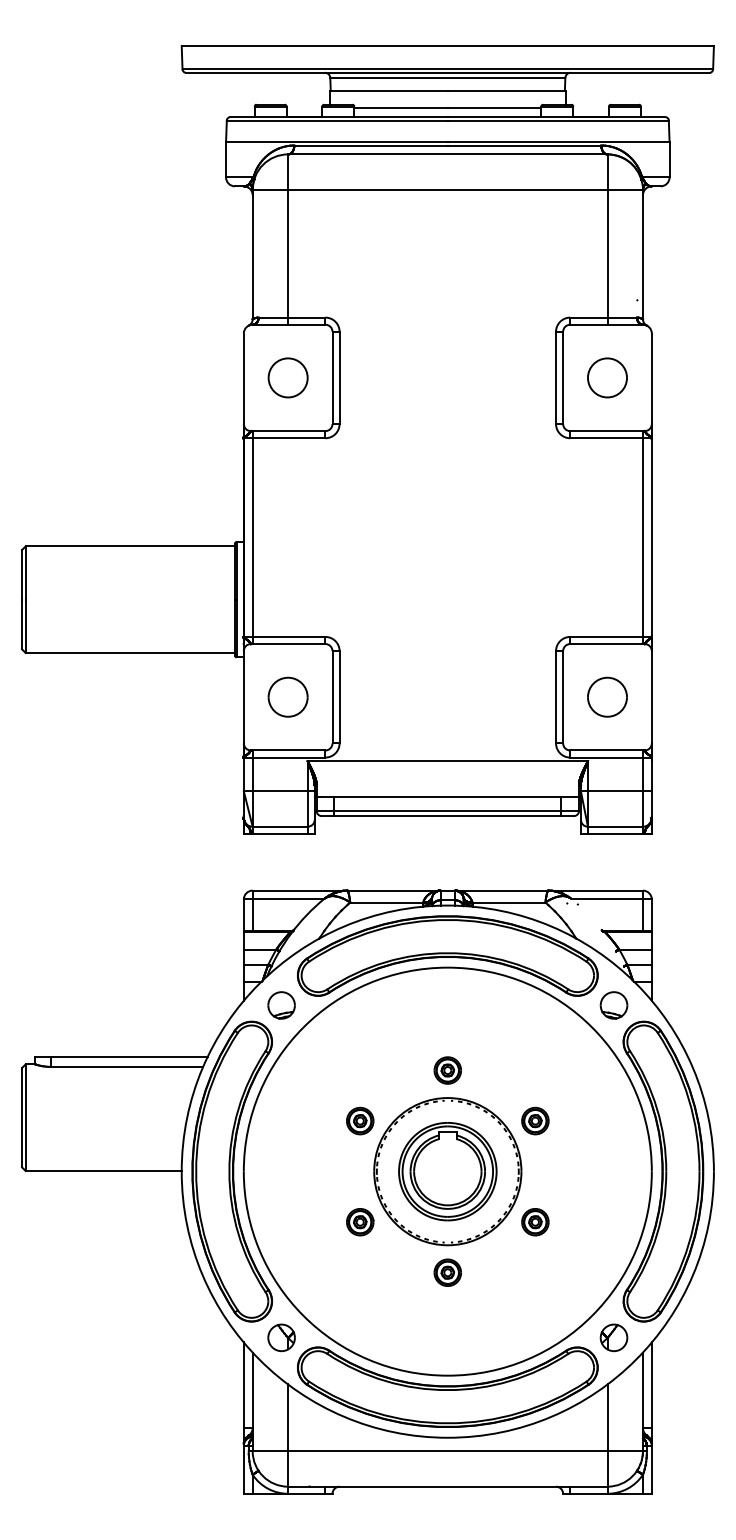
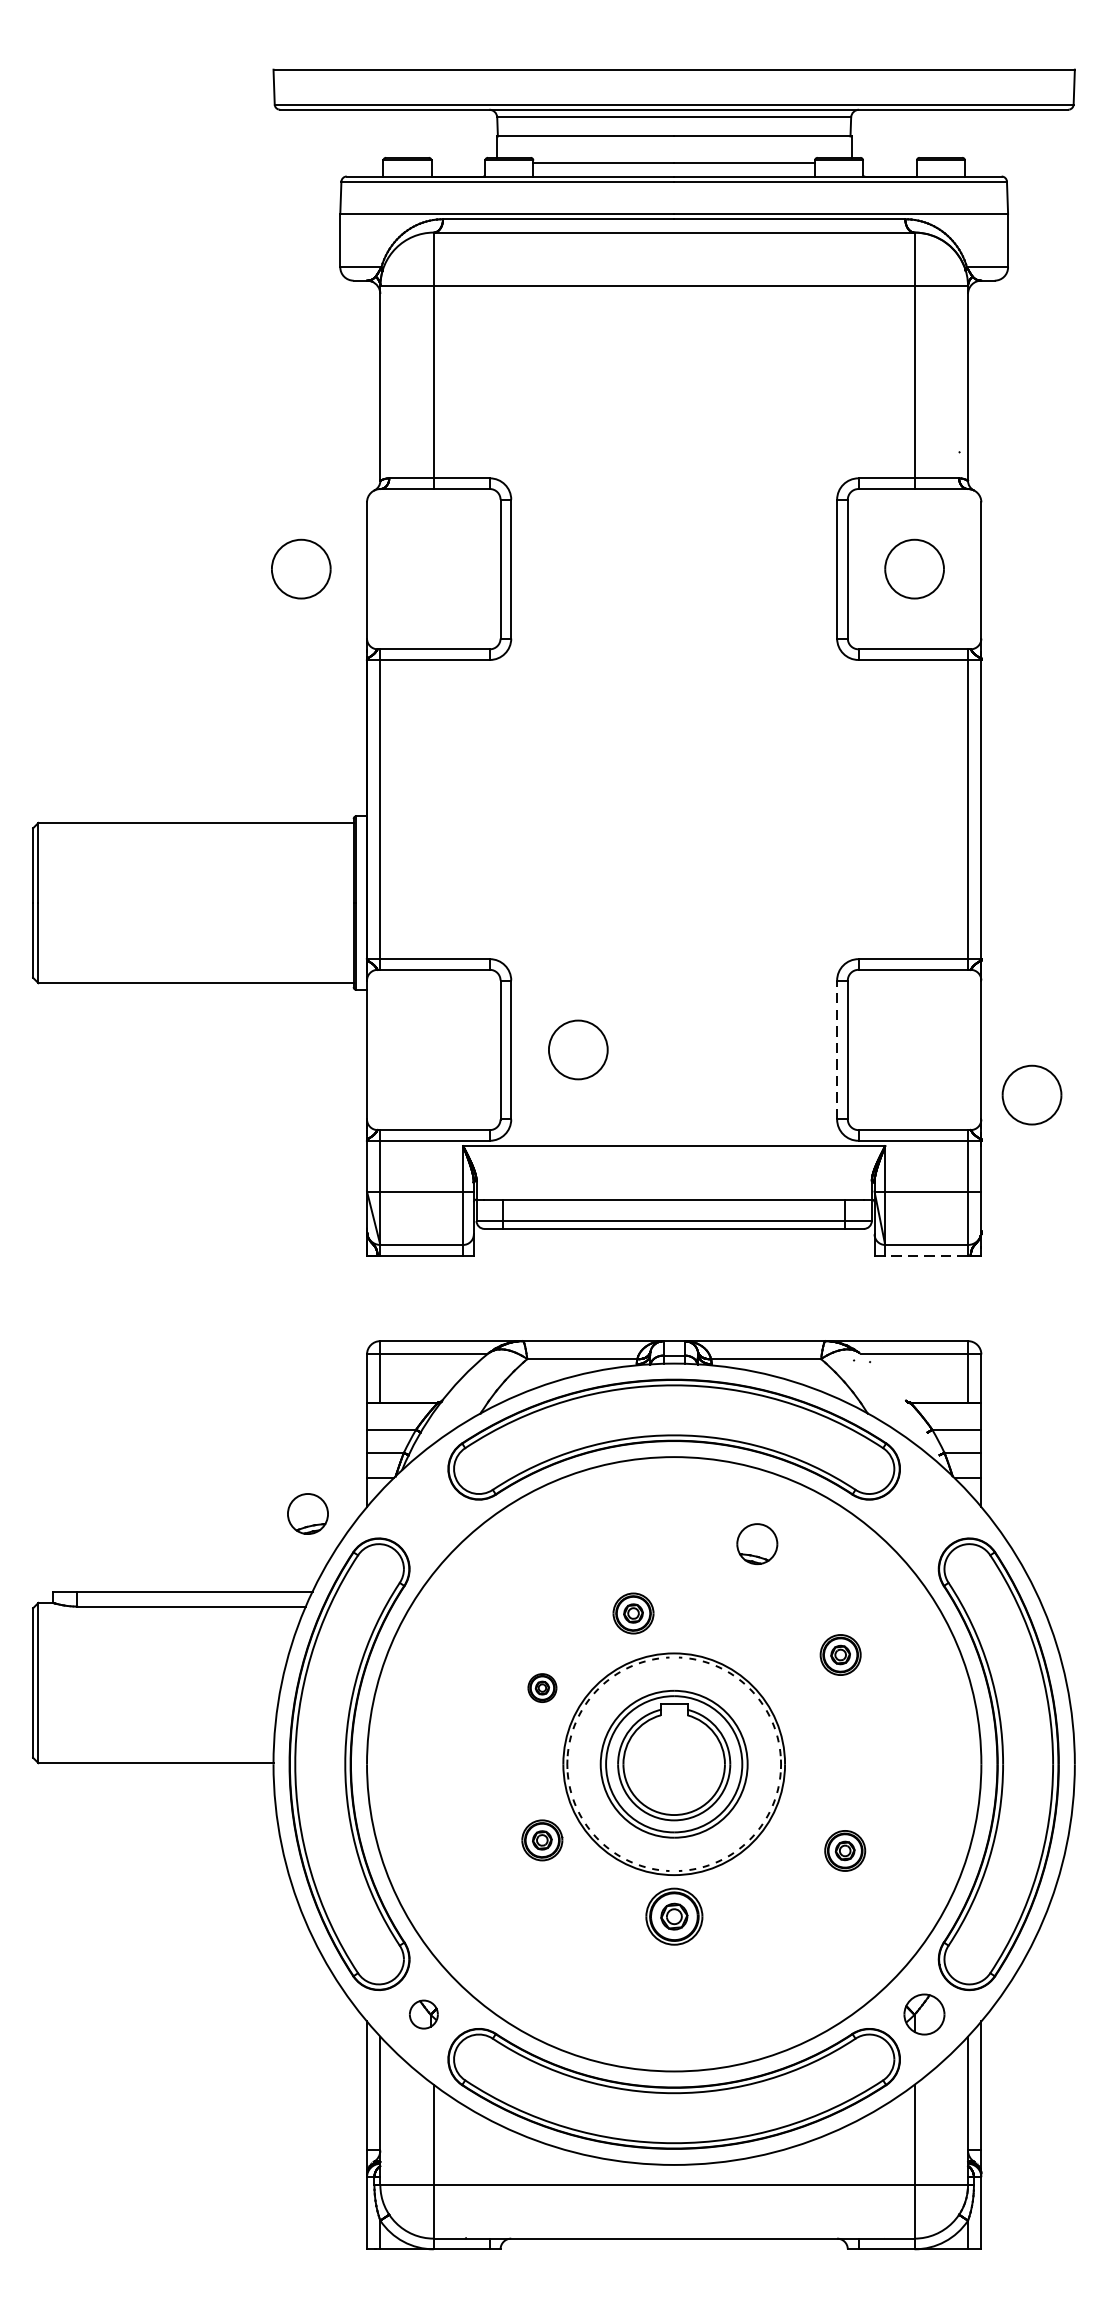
part: (287, 377) -> (300, 568), moved
part: (287, 696) -> (577, 1048), moved
line: (556, 696) -> (837, 1048), solid -> dashed
part: (607, 696) -> (1032, 1094), moved
line: (614, 833) -> (925, 1255), solid -> dashed
part: (281, 1005) -> (307, 1514), moved
part: (613, 1005) -> (756, 1544), moved
part: (447, 1070) -> (633, 1613), moved
part: (360, 1120) -> (542, 1687), size x0.7
part: (535, 1120) -> (840, 1654), moved
part: (535, 1222) -> (845, 1851), moved
part: (447, 1272) -> (673, 1916), size x1.4
part: (281, 1337) -> (423, 2013), size x0.7

